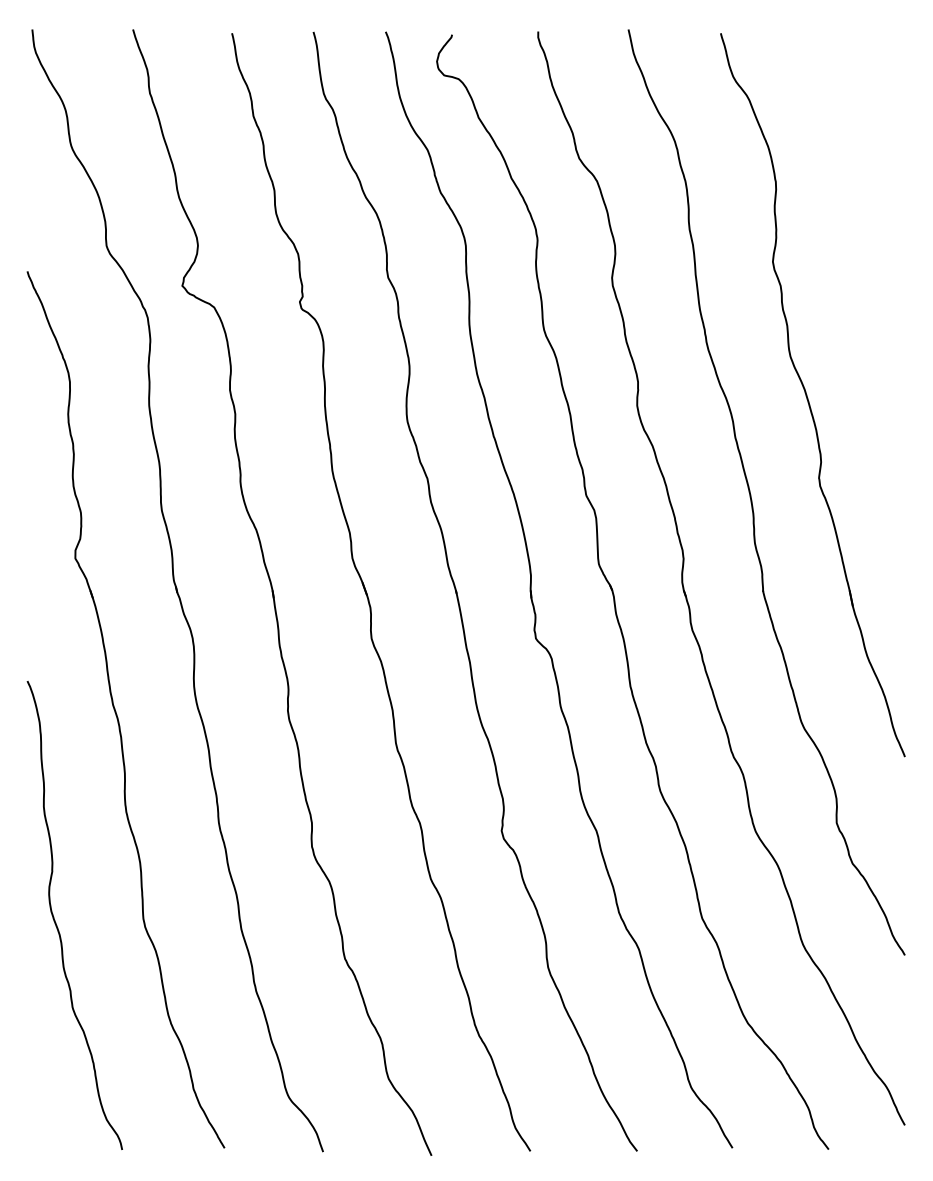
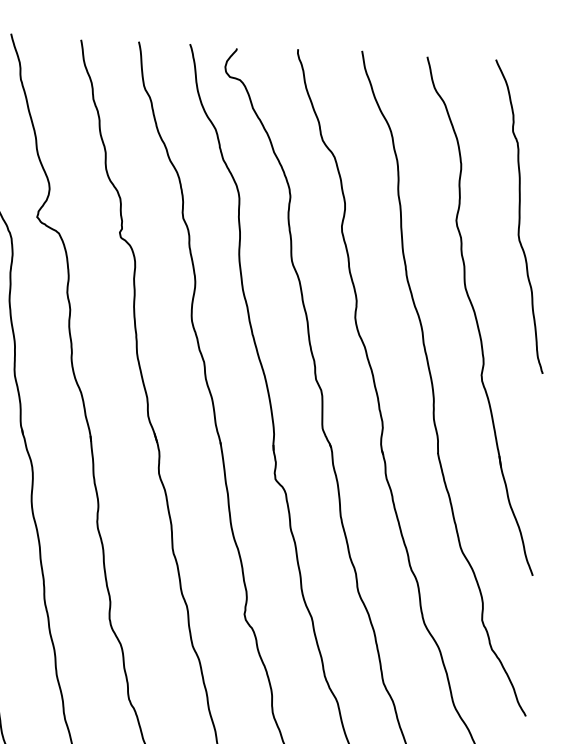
curve: (861, 252) -> (519, 216), added

